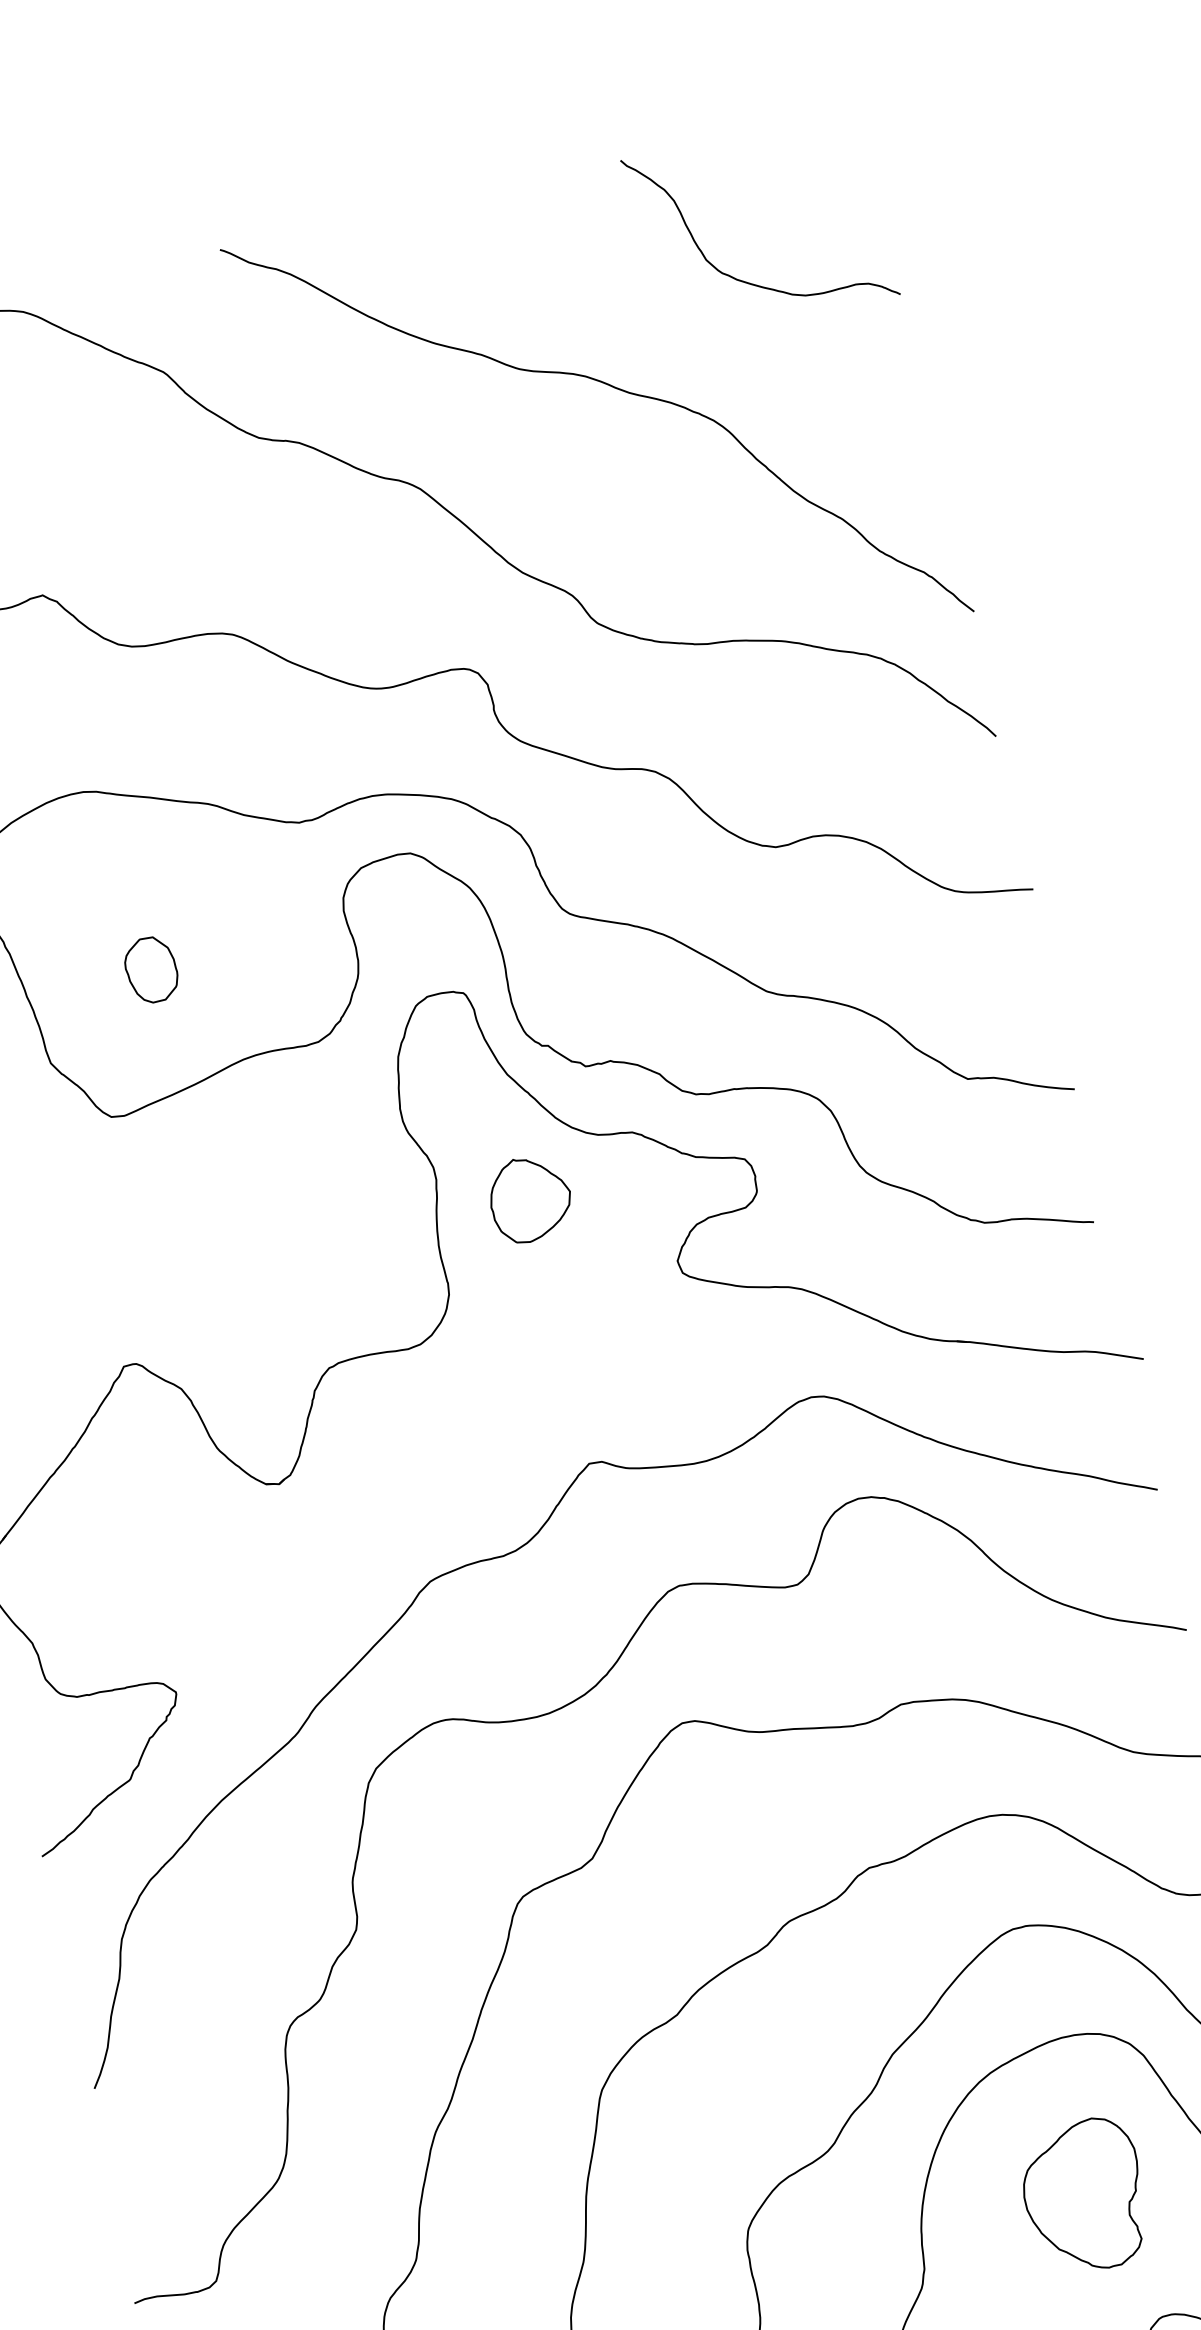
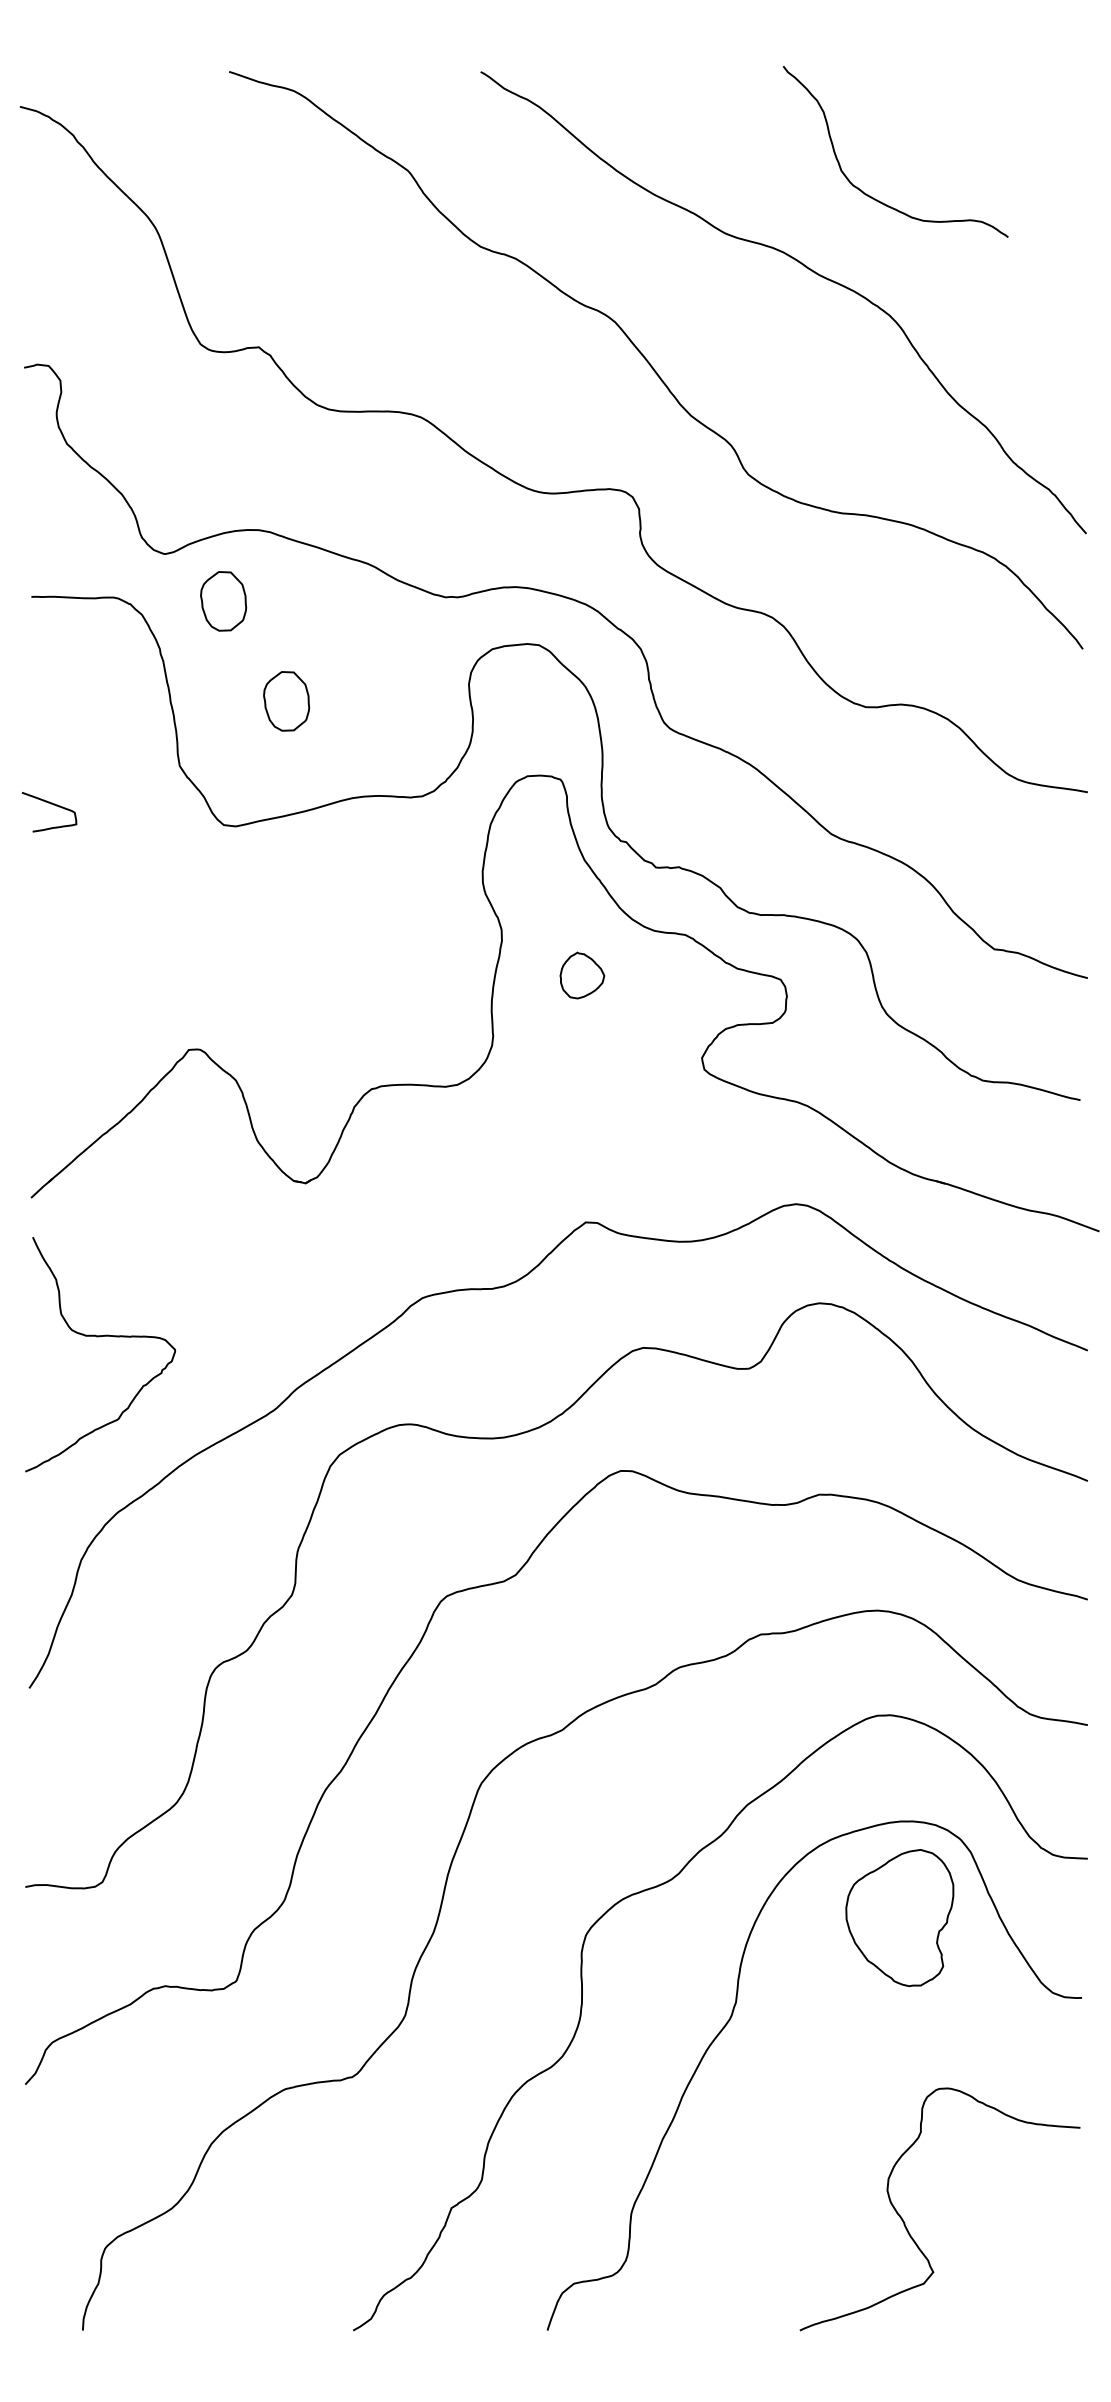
curve: (743, 280) -> (870, 195), moved
part: (61, 876) -> (223, 601), added
part: (530, 1198) -> (582, 975), size x0.6
part: (1083, 2195) -> (899, 1917), moved

